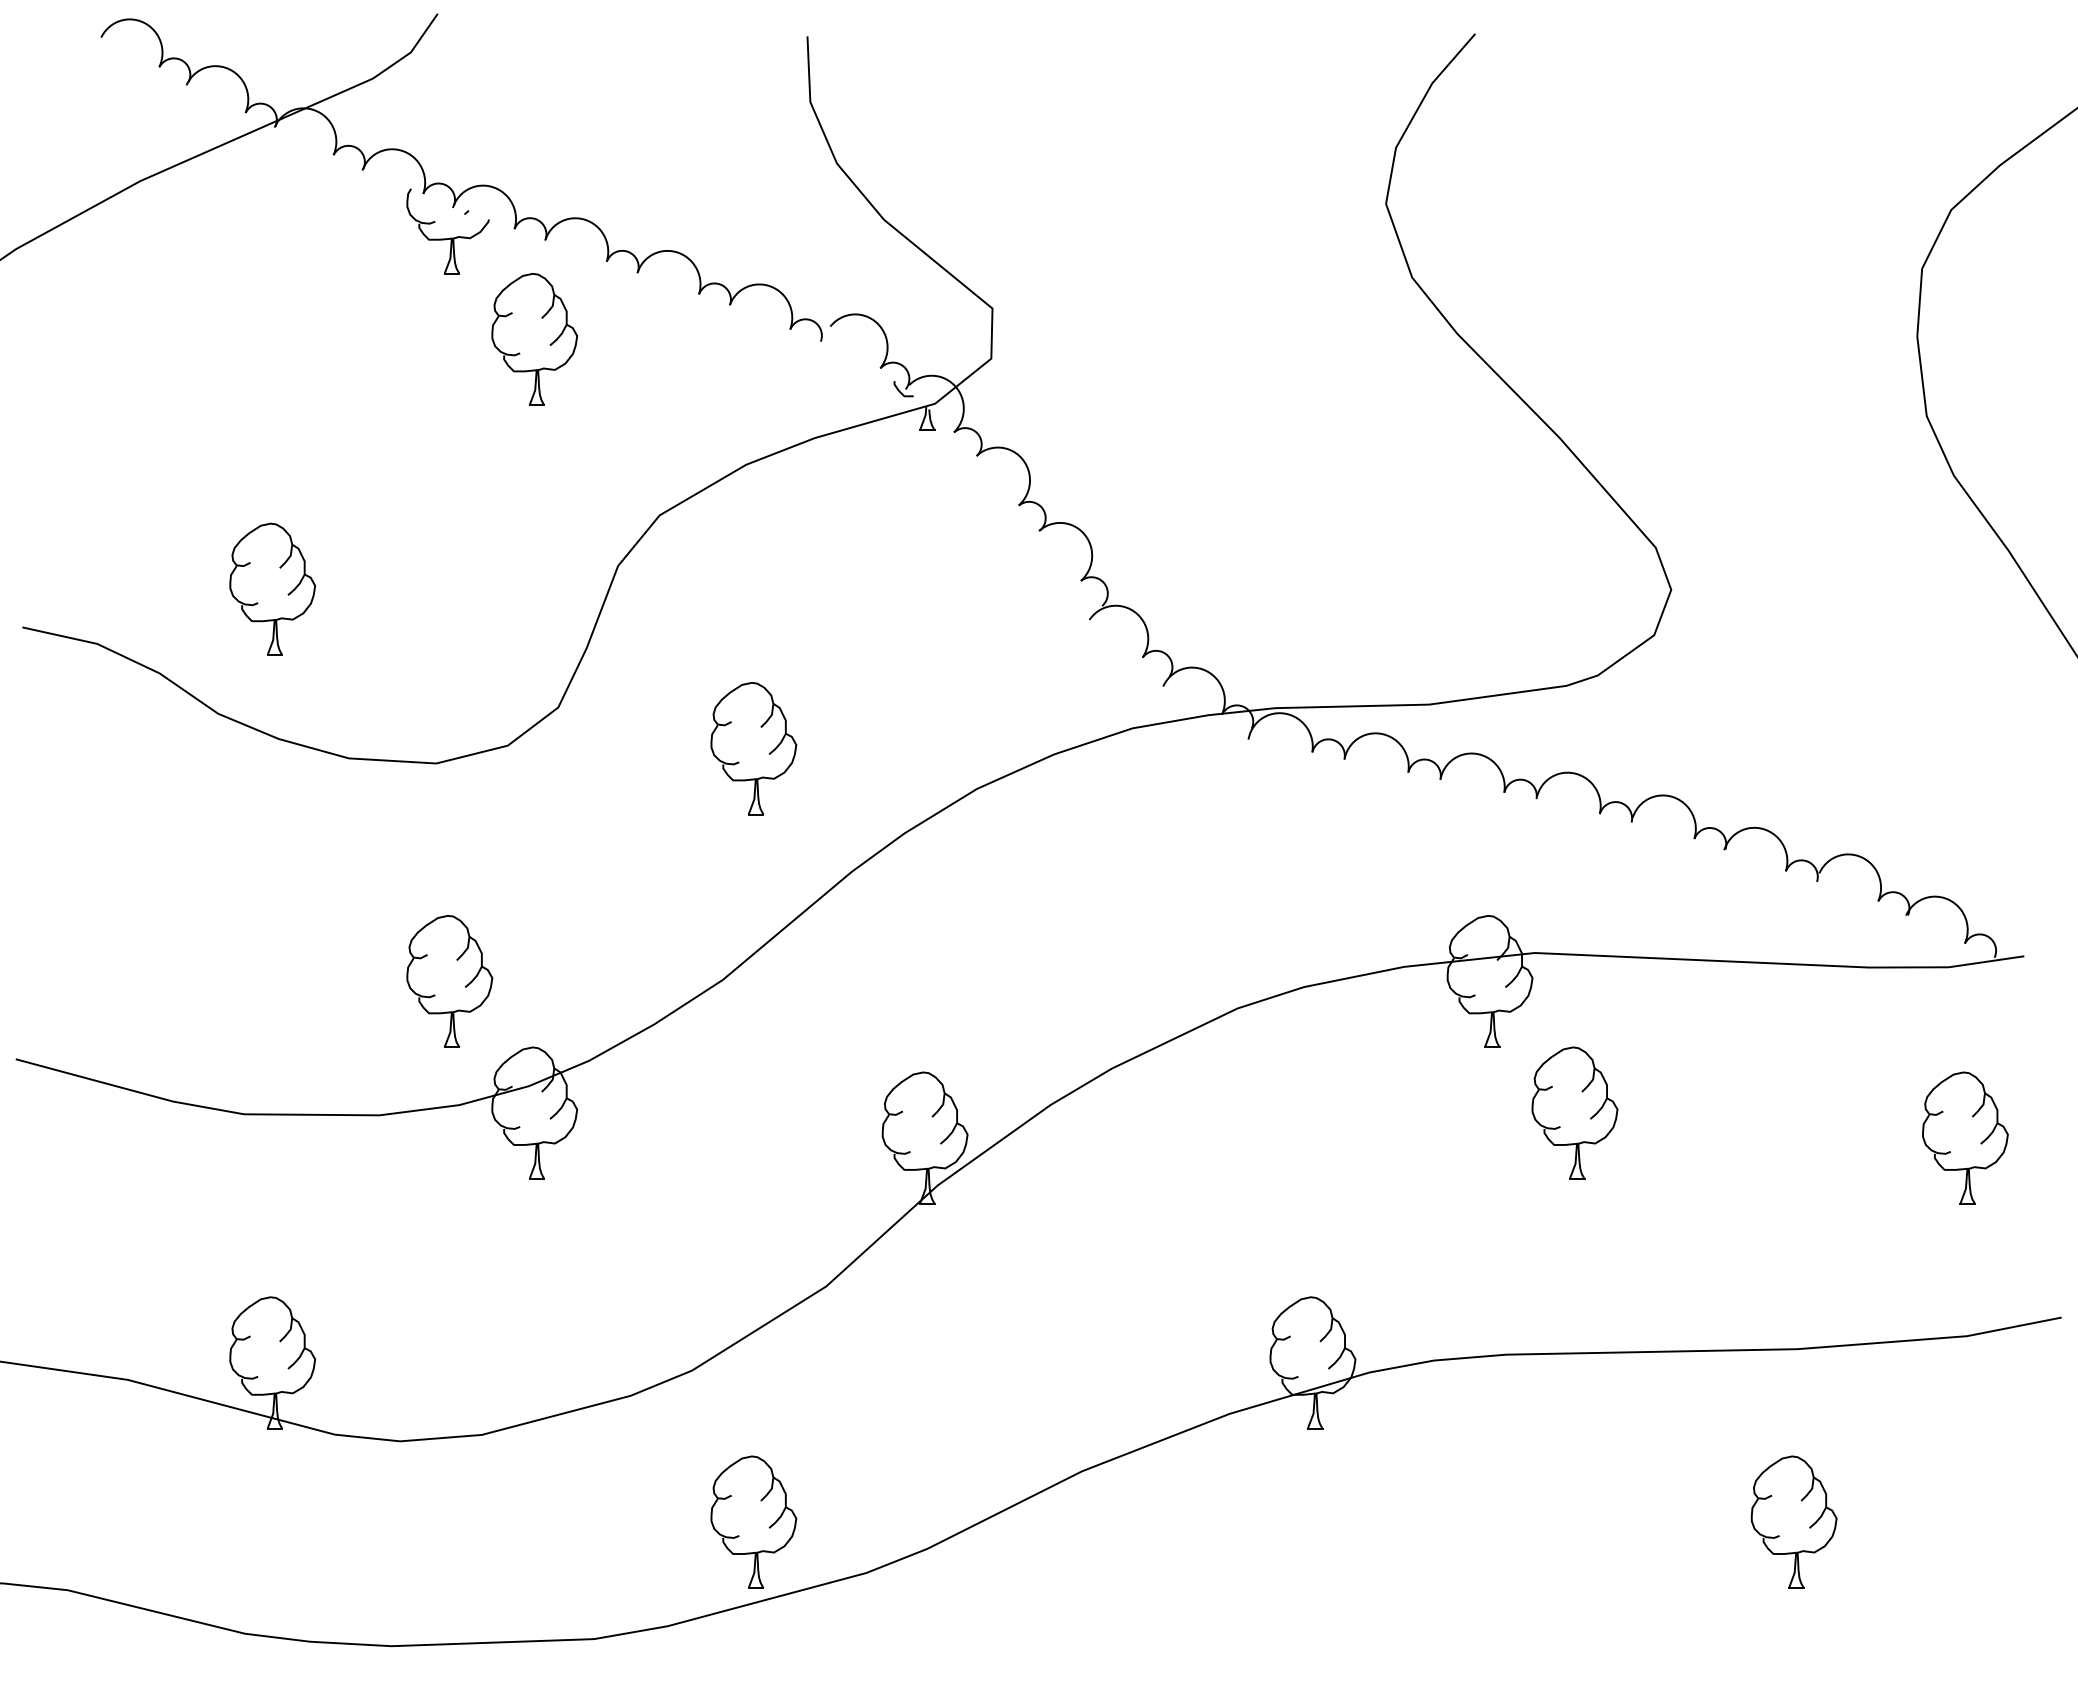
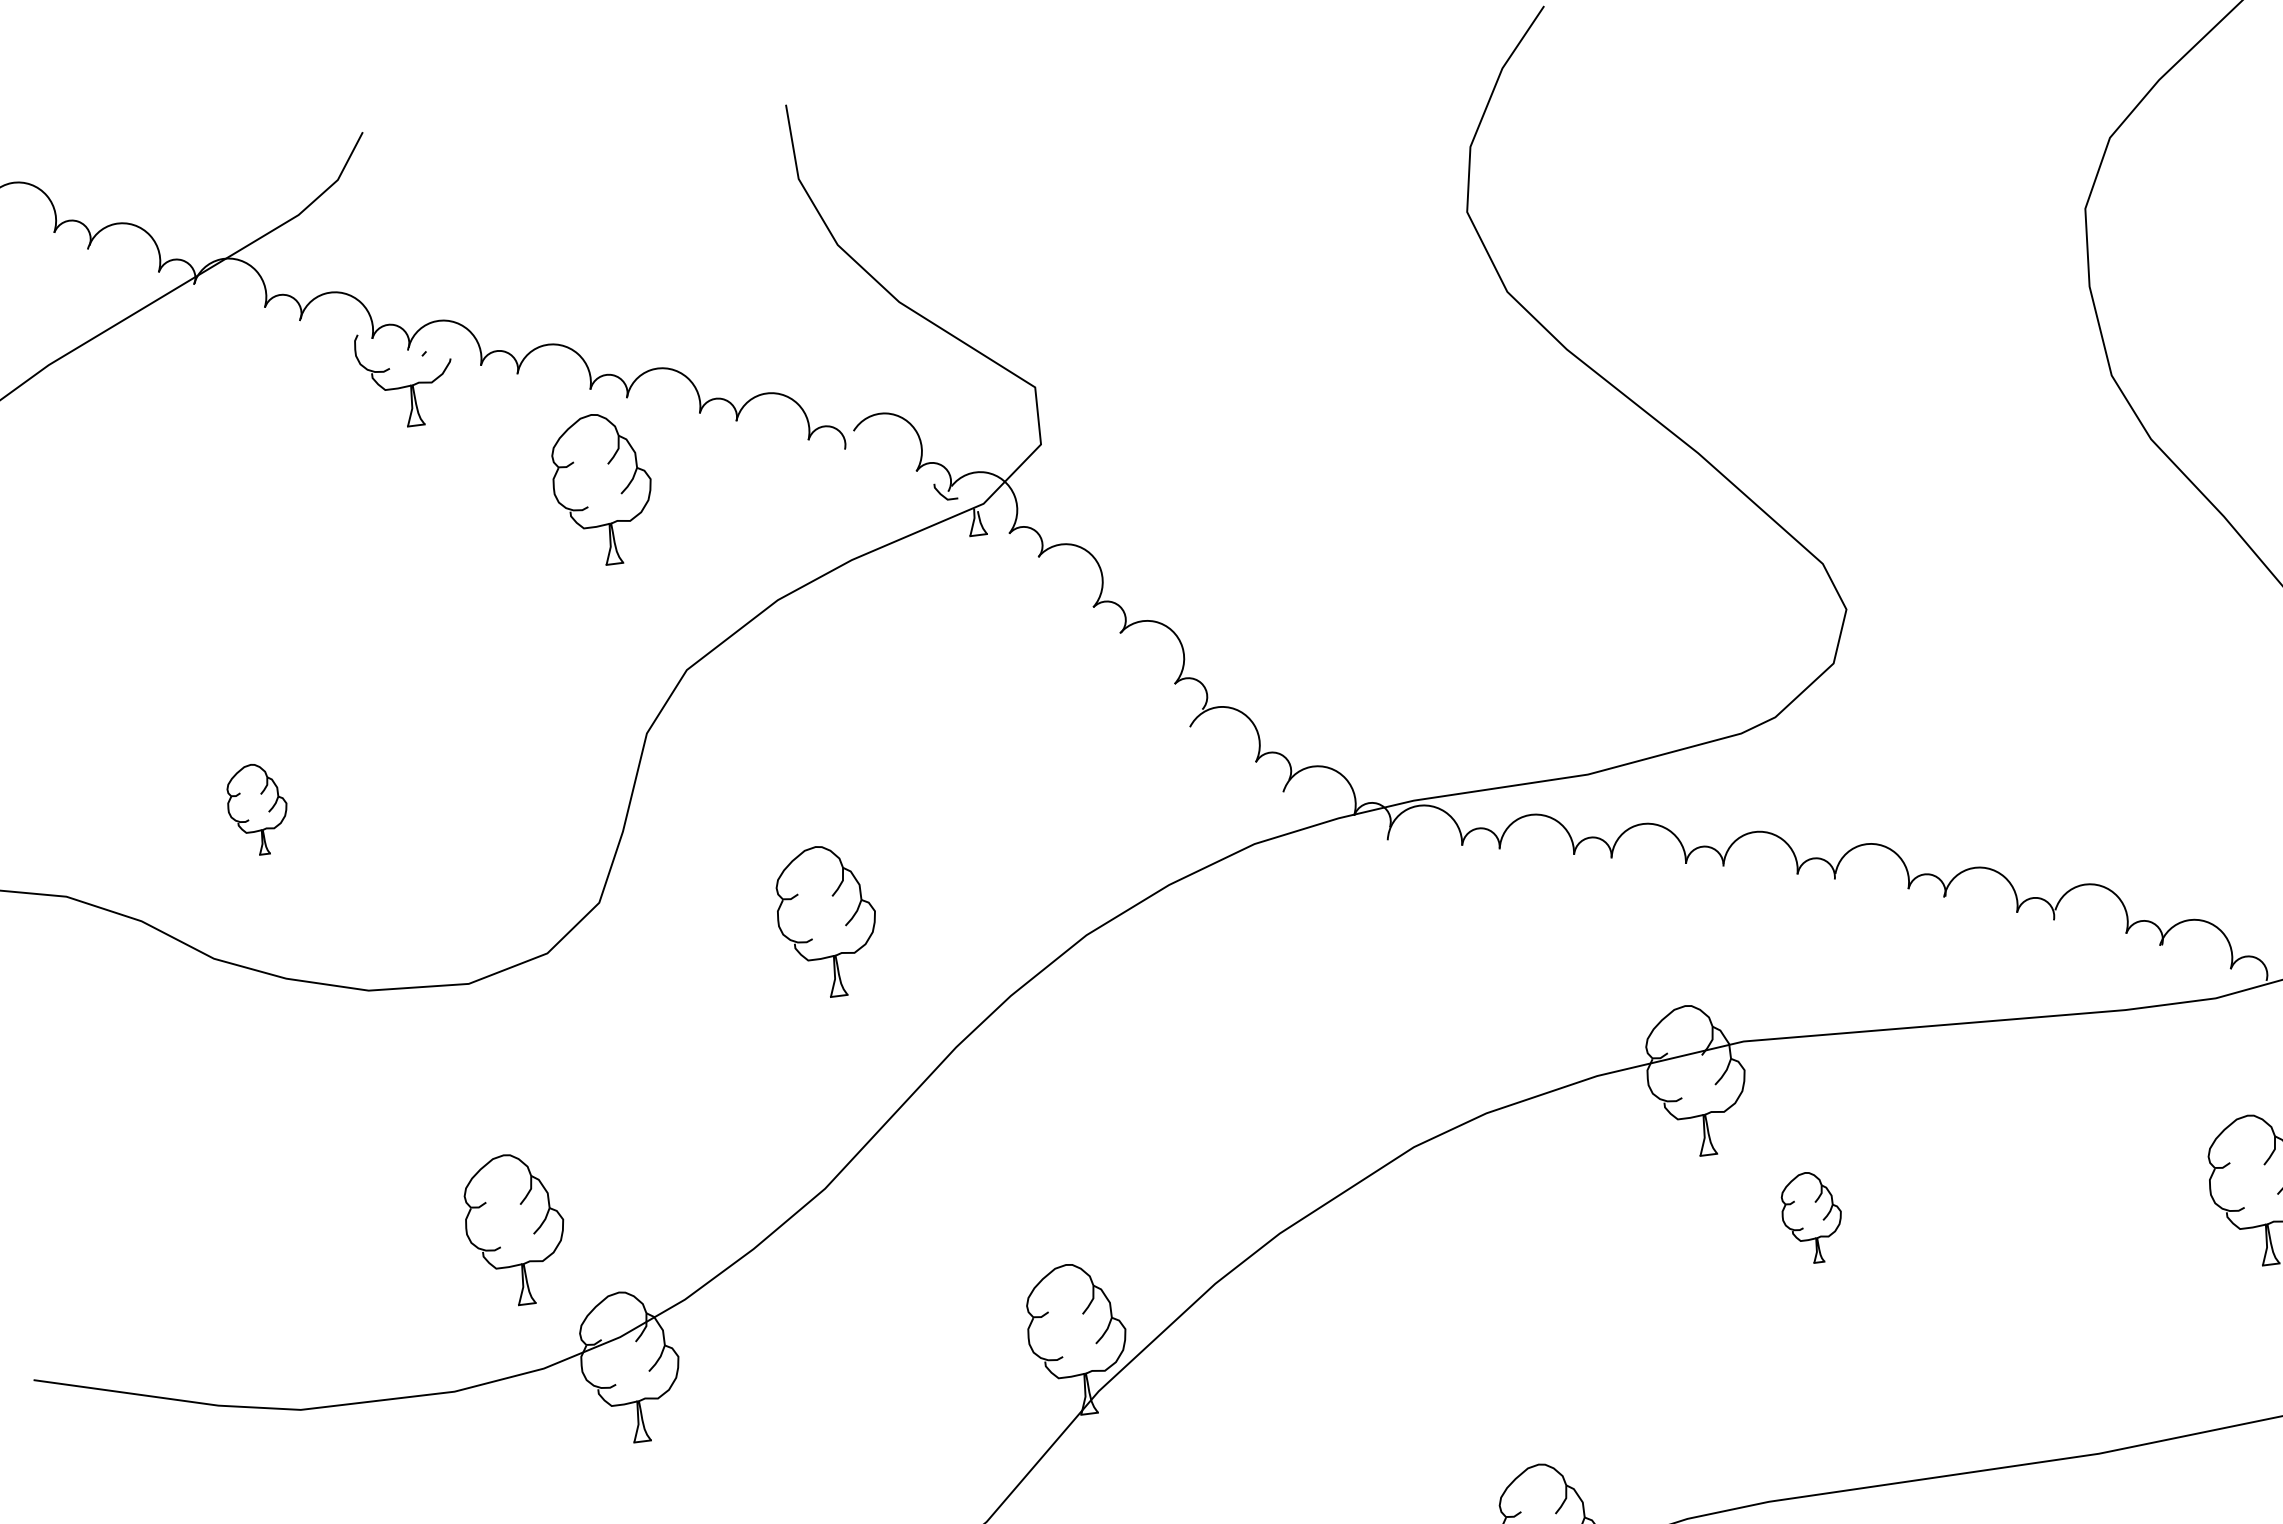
part: (534, 339) -> (602, 489), moved
part: (272, 588) -> (257, 808), size x0.6
part: (1574, 1112) -> (1811, 1216), size x0.6

